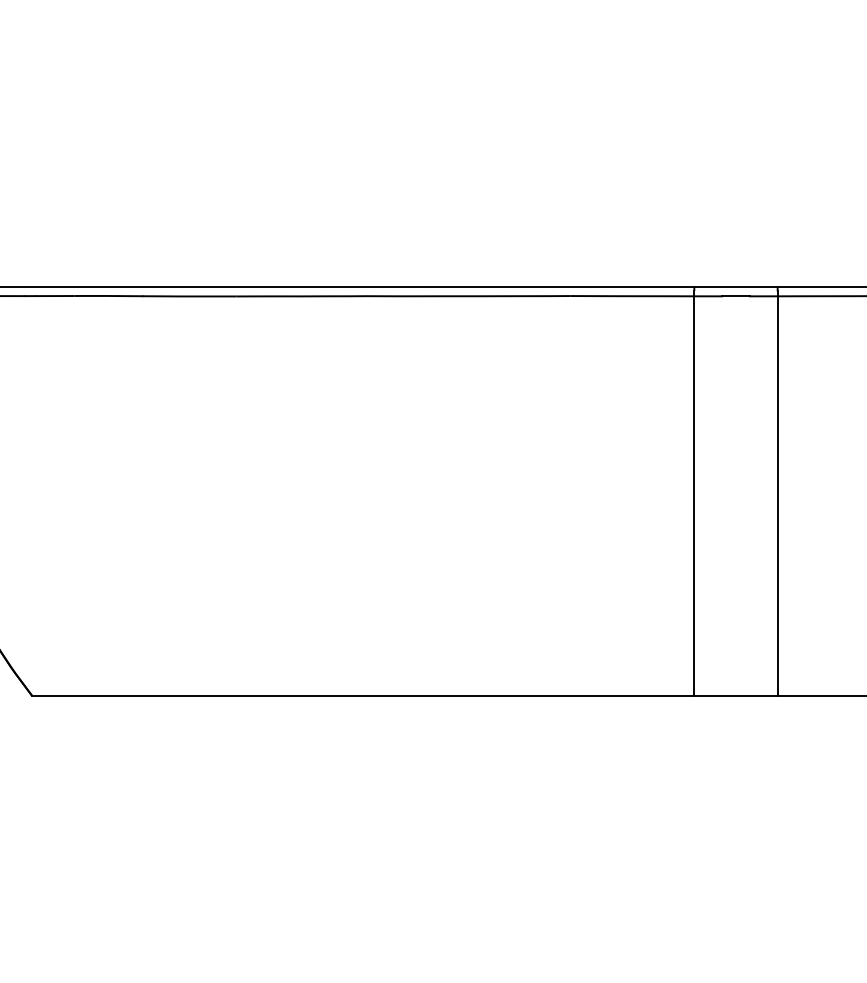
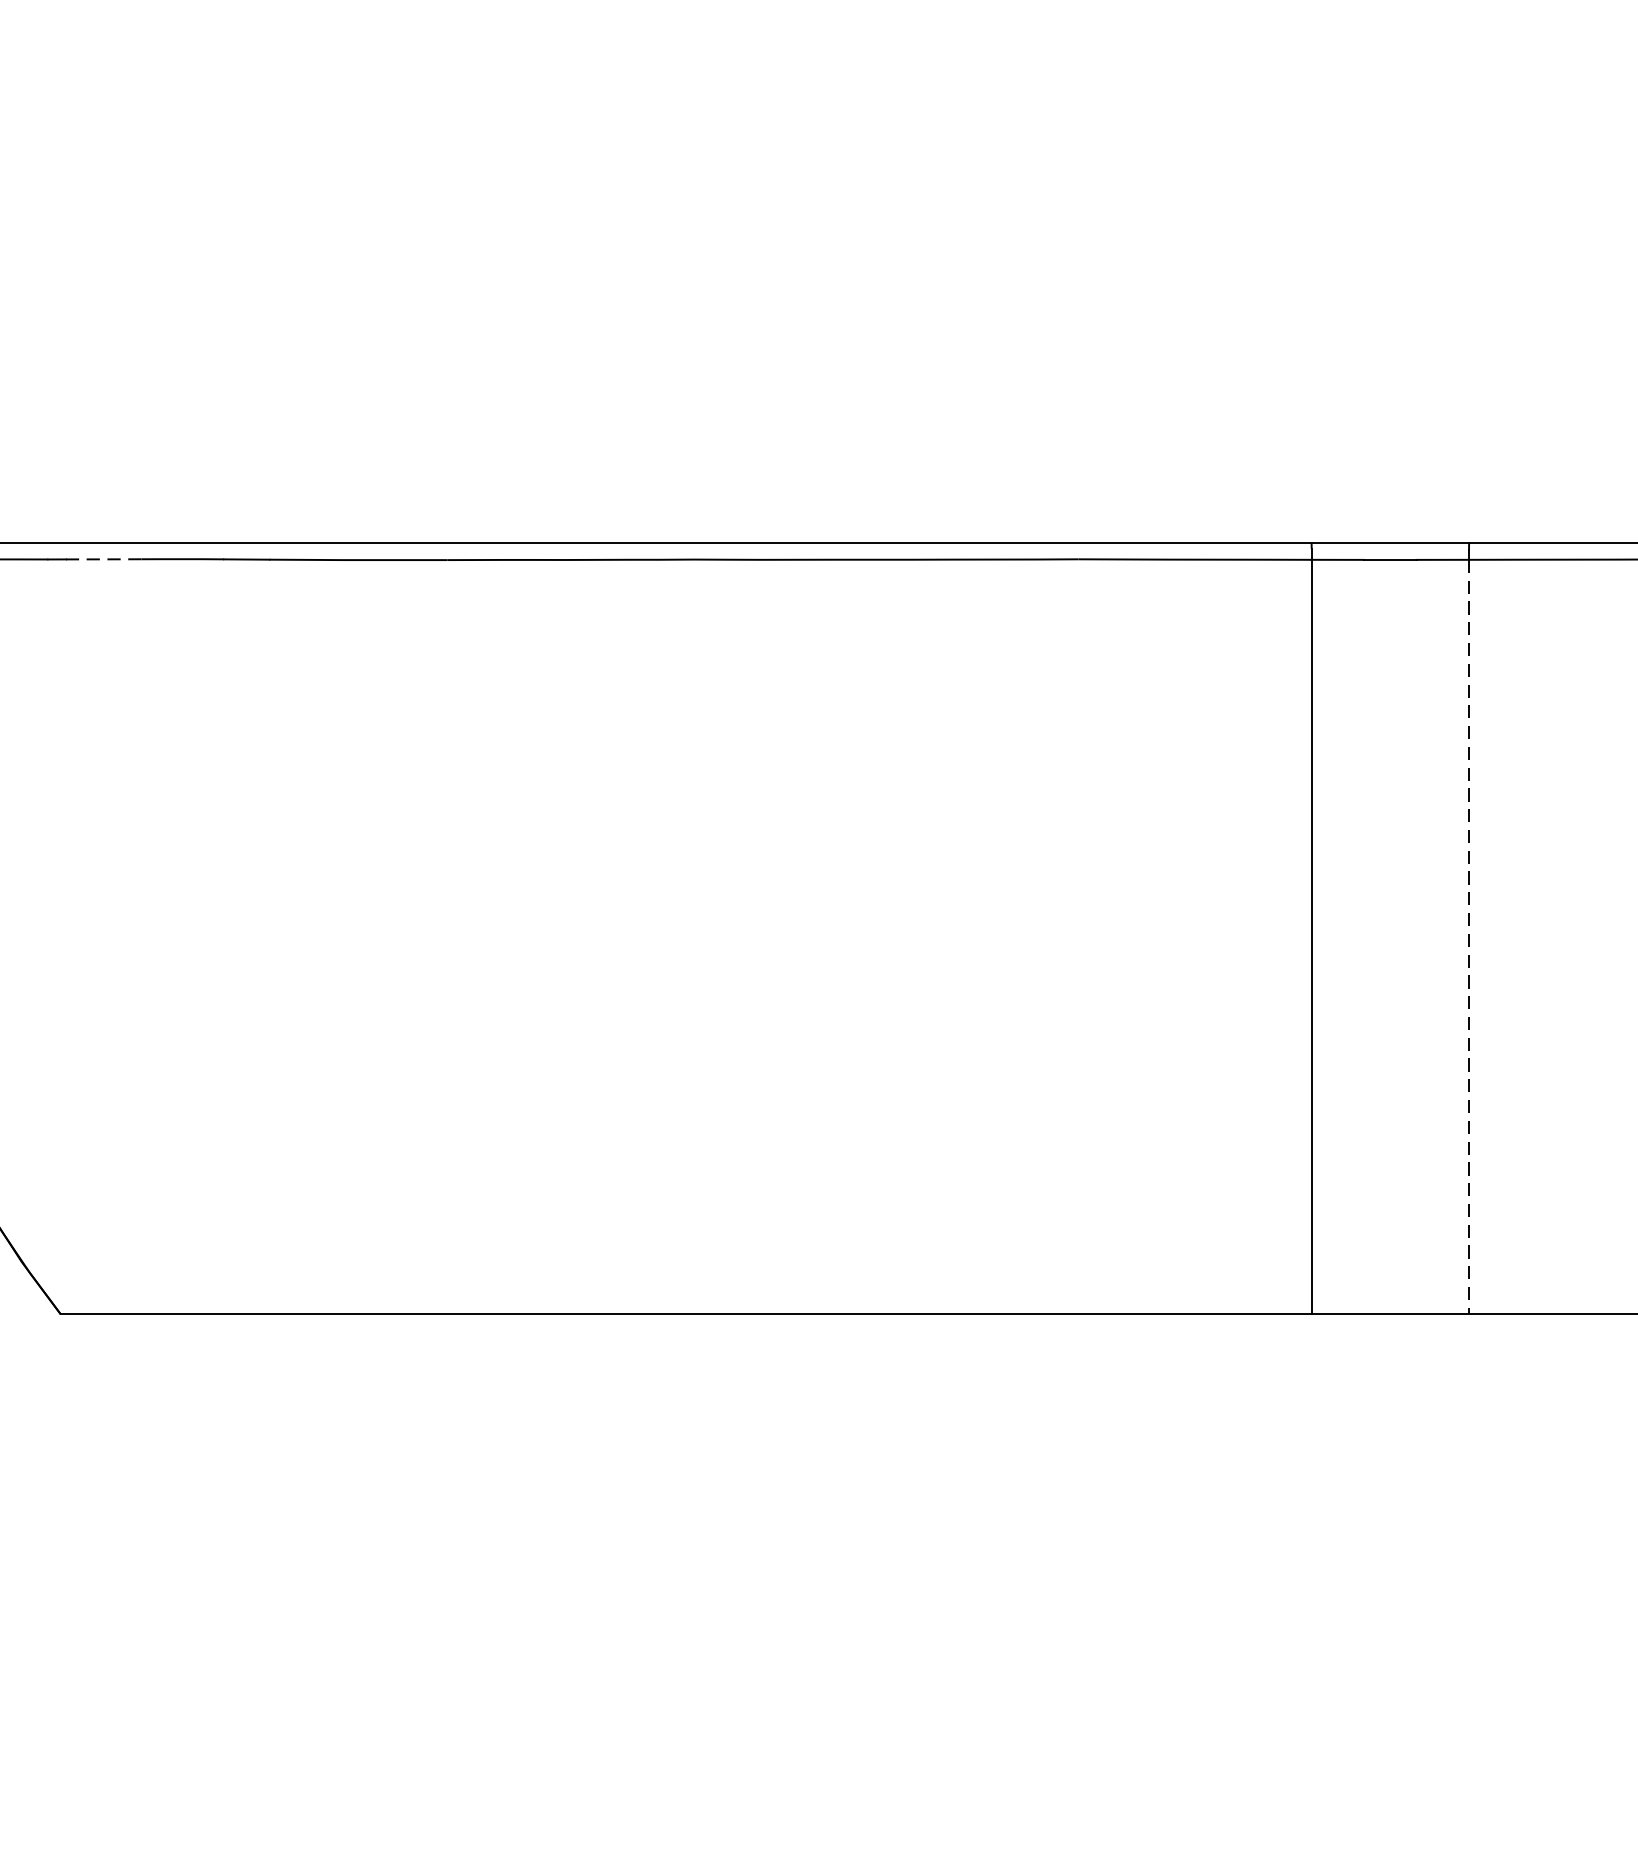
line: (54, 296) -> (103, 560), solid -> dashed
line: (777, 496) -> (1468, 937), solid -> dashed

